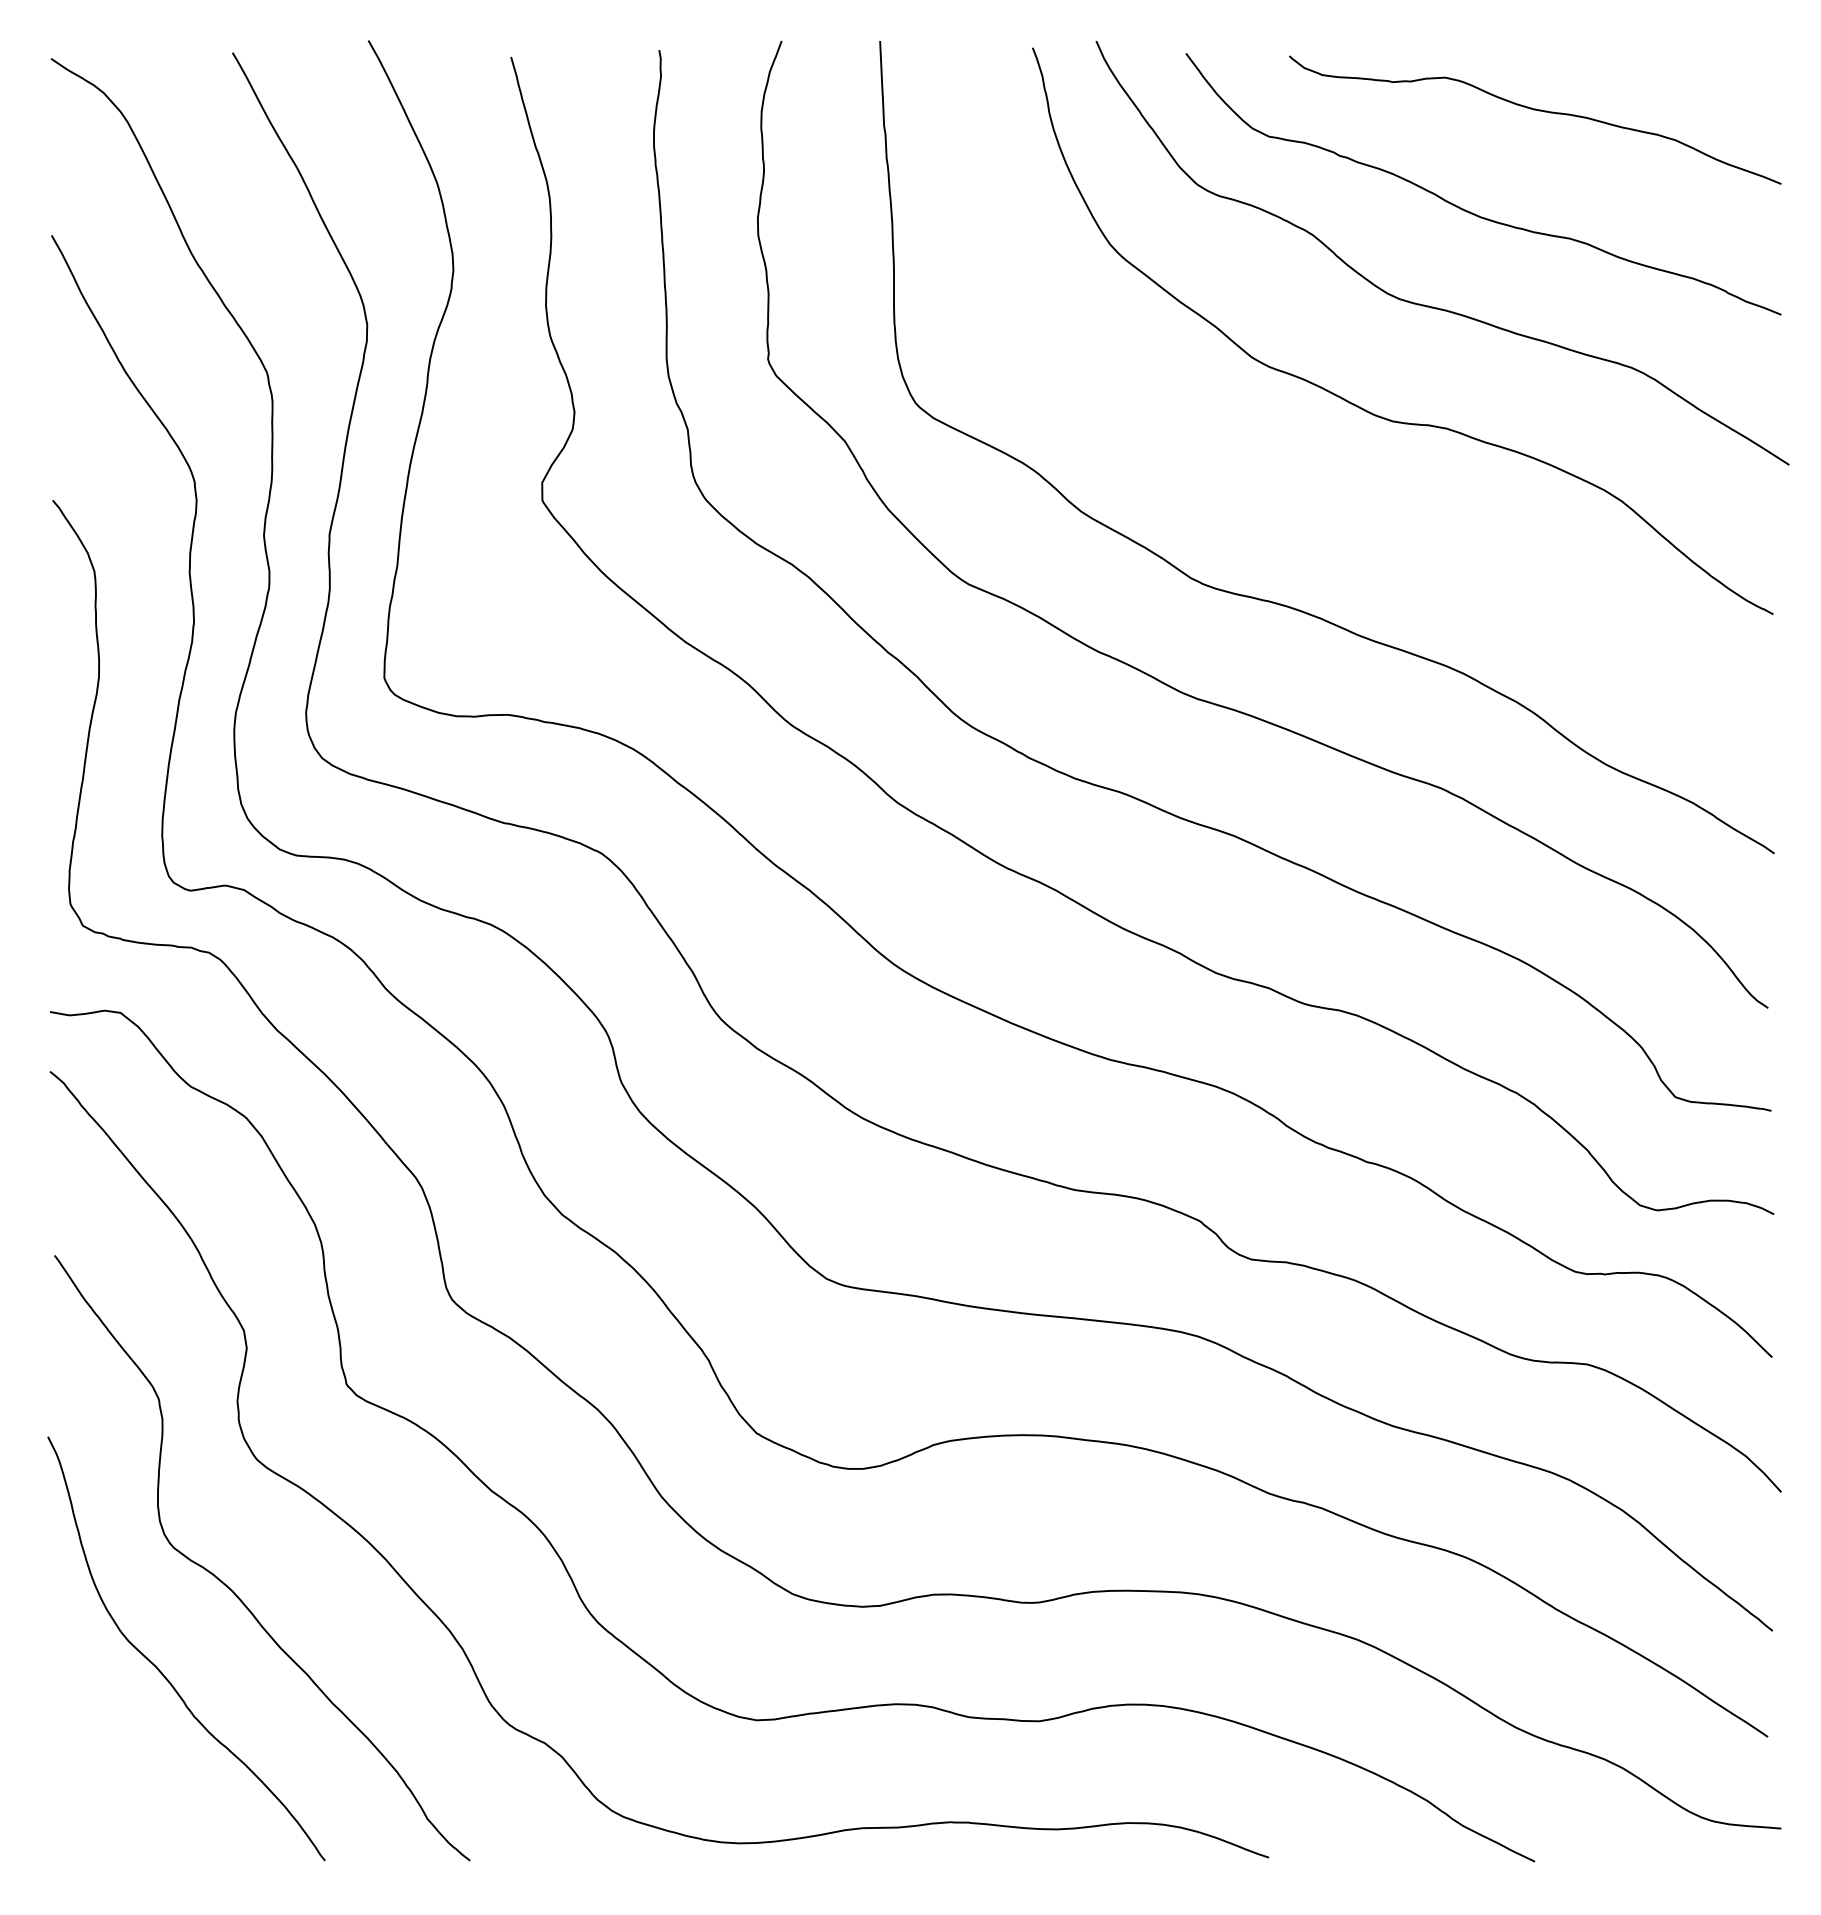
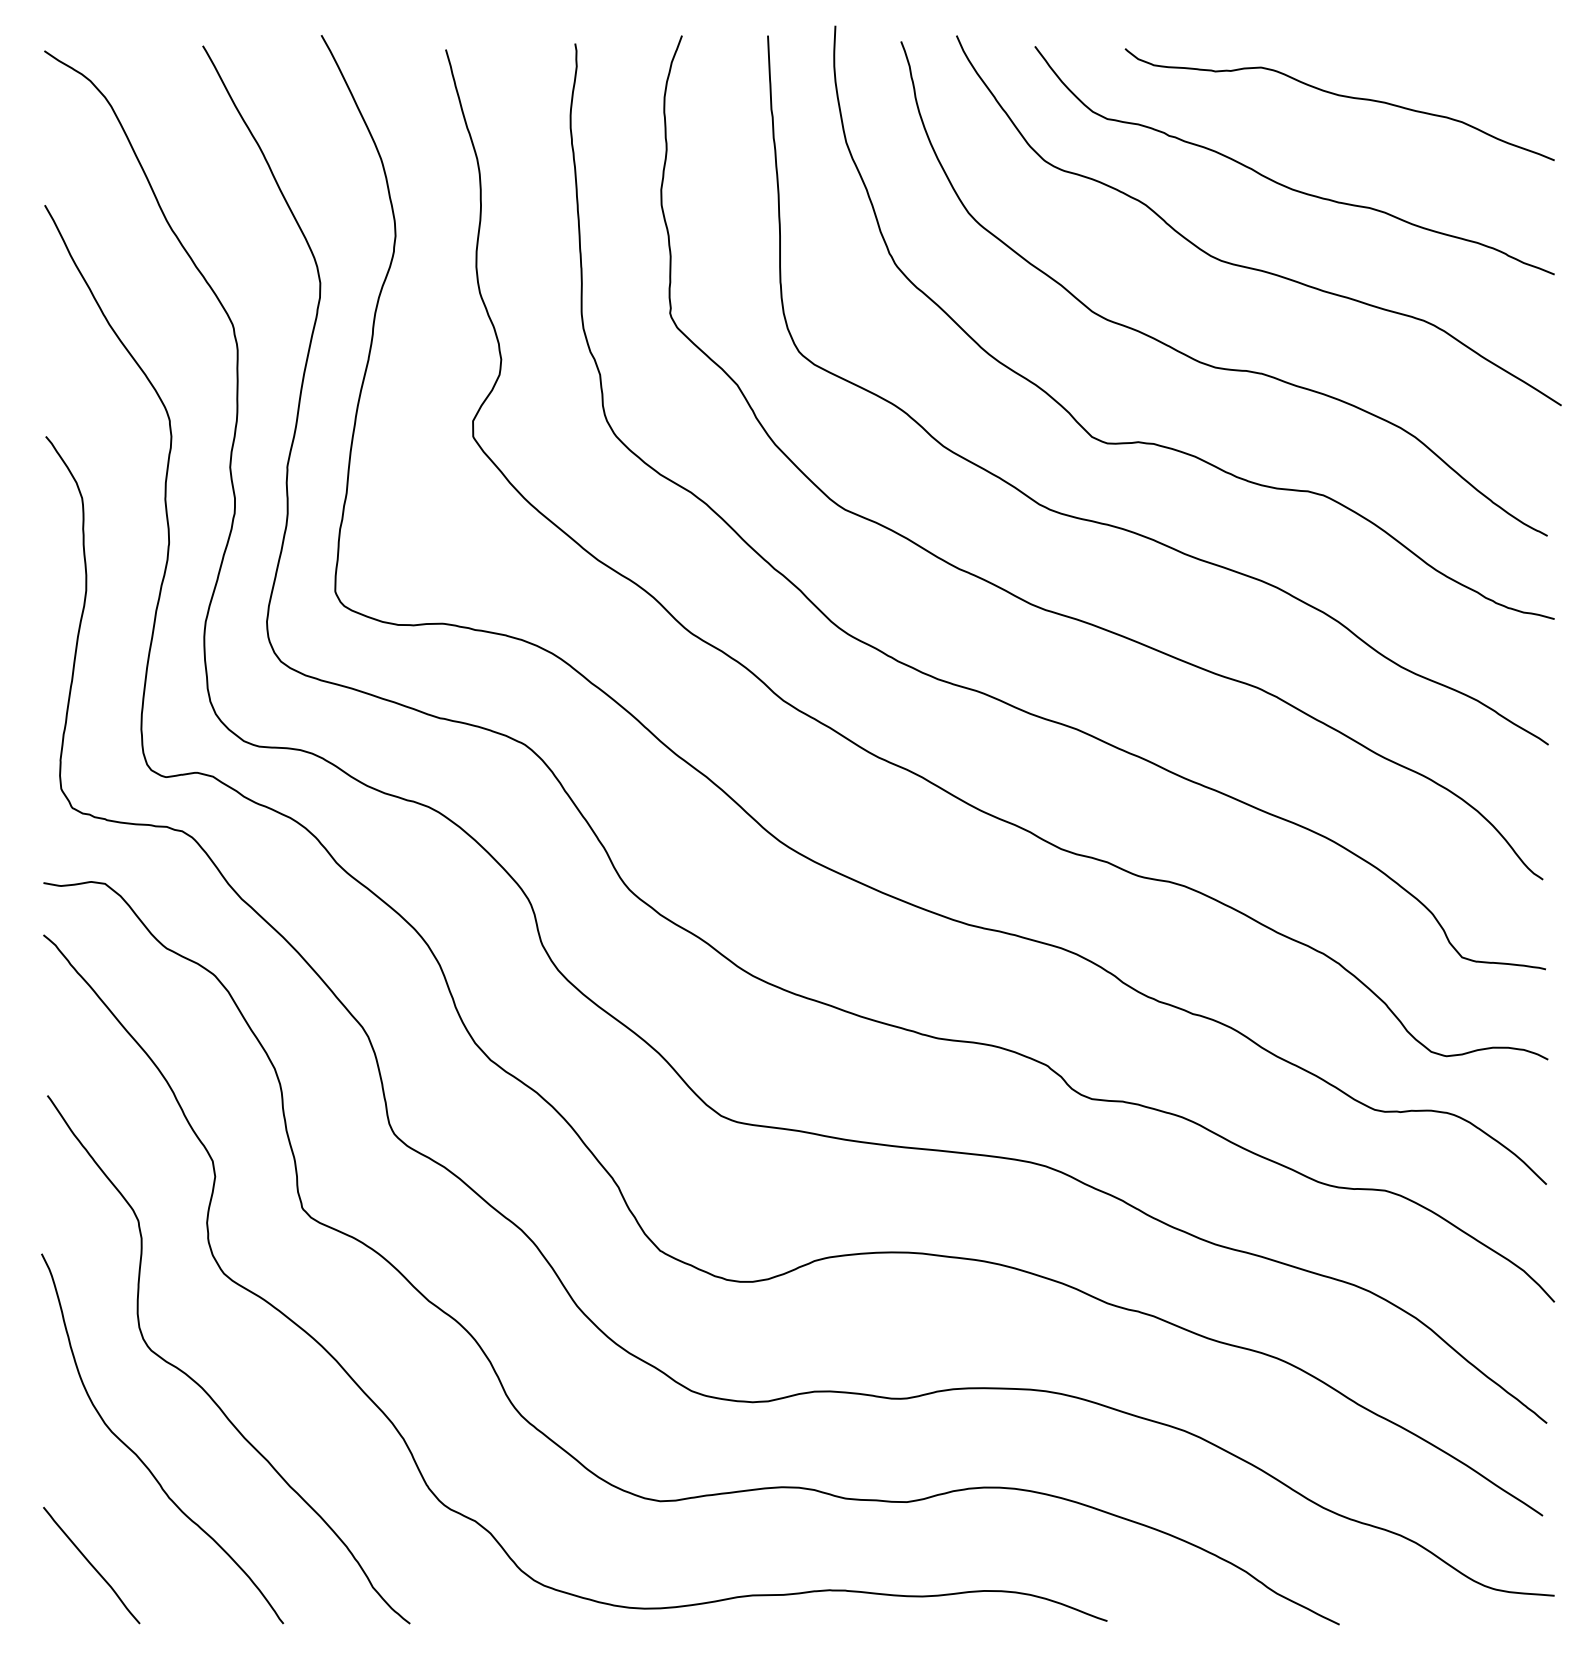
curve: (1325, 508) -> (1156, 443), added
curve: (104, 1793) -> (91, 1565), added

